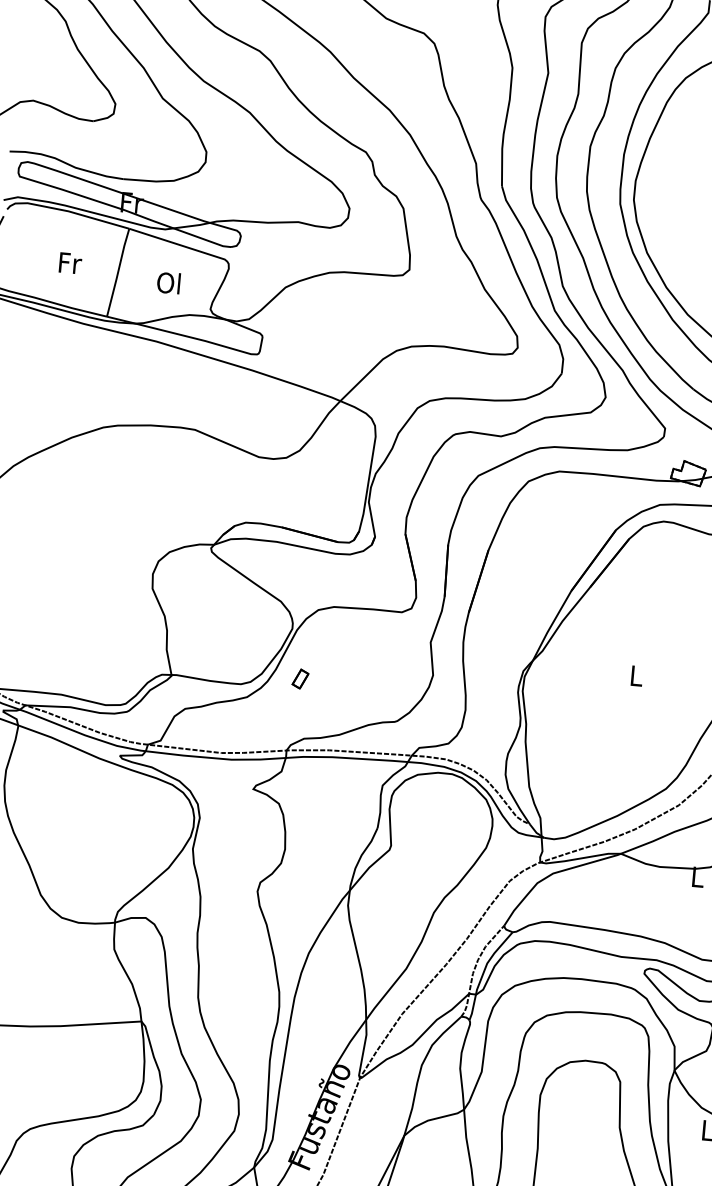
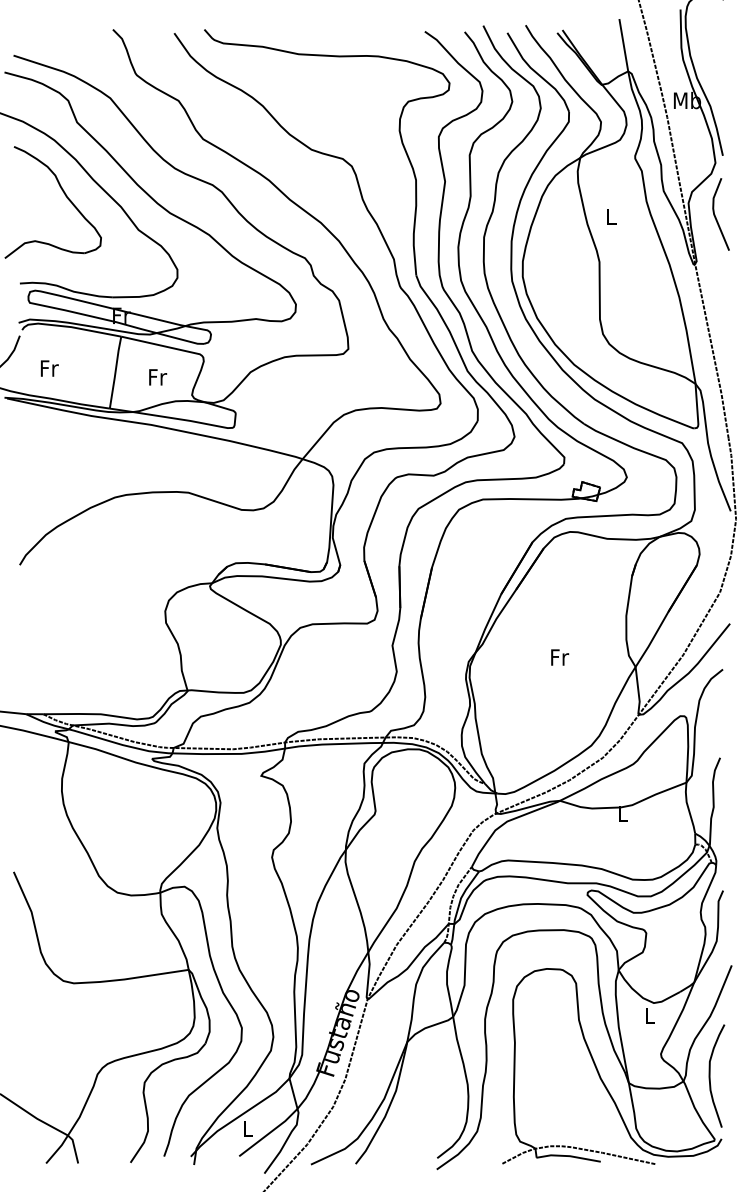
text: (70, 263) -> (49, 368), moved
text: (169, 282) -> (157, 376), Ol -> Fr
text: (637, 676) -> (560, 657), L -> Fr
part: (299, 679) -> (290, 684), removed

